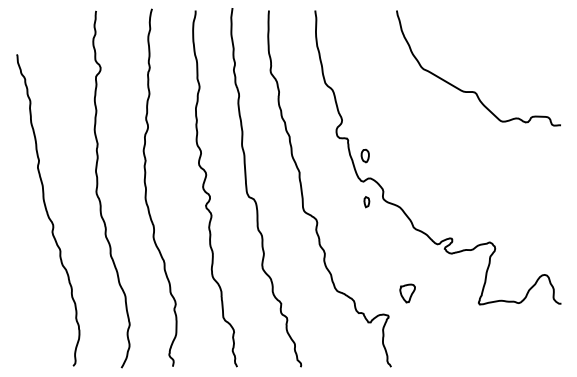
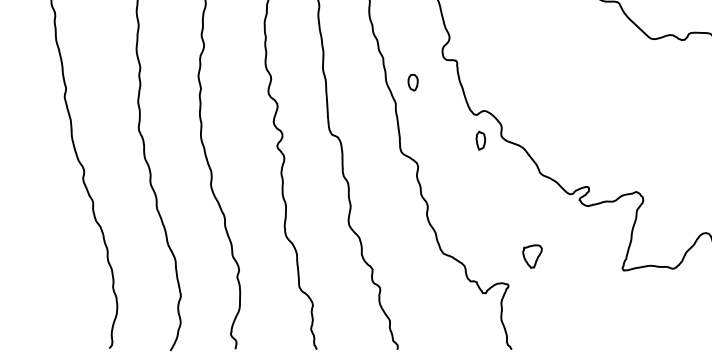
part: (364, 155) -> (412, 81), moved
part: (366, 202) -> (480, 141), size x1.4

